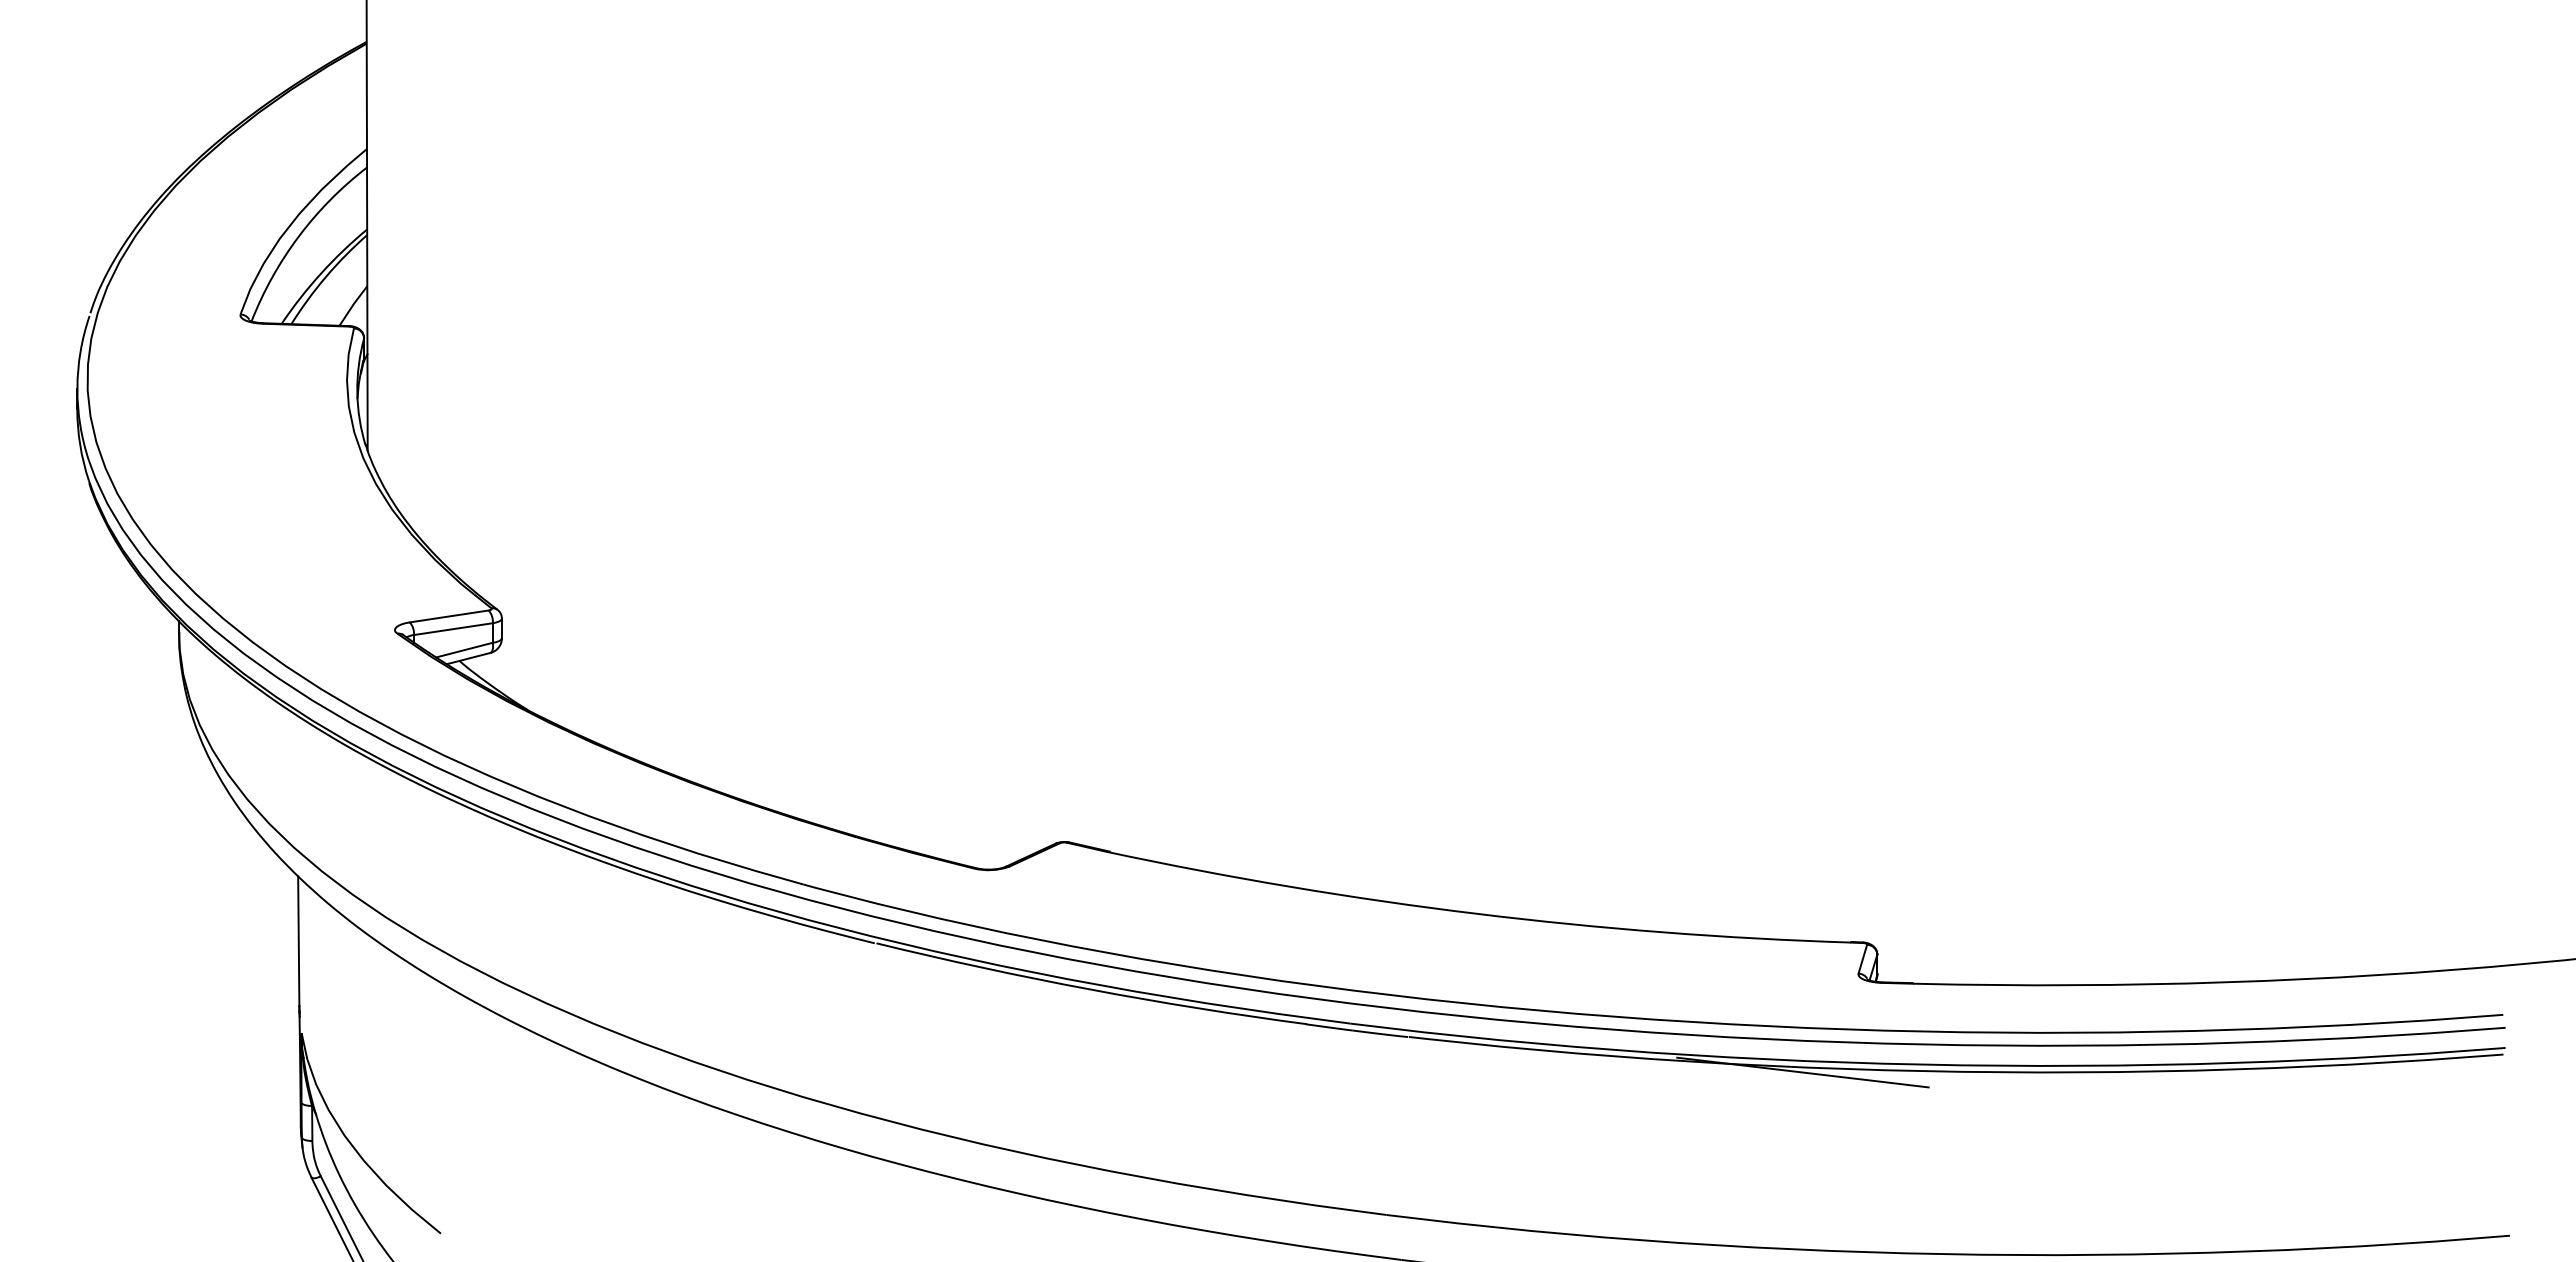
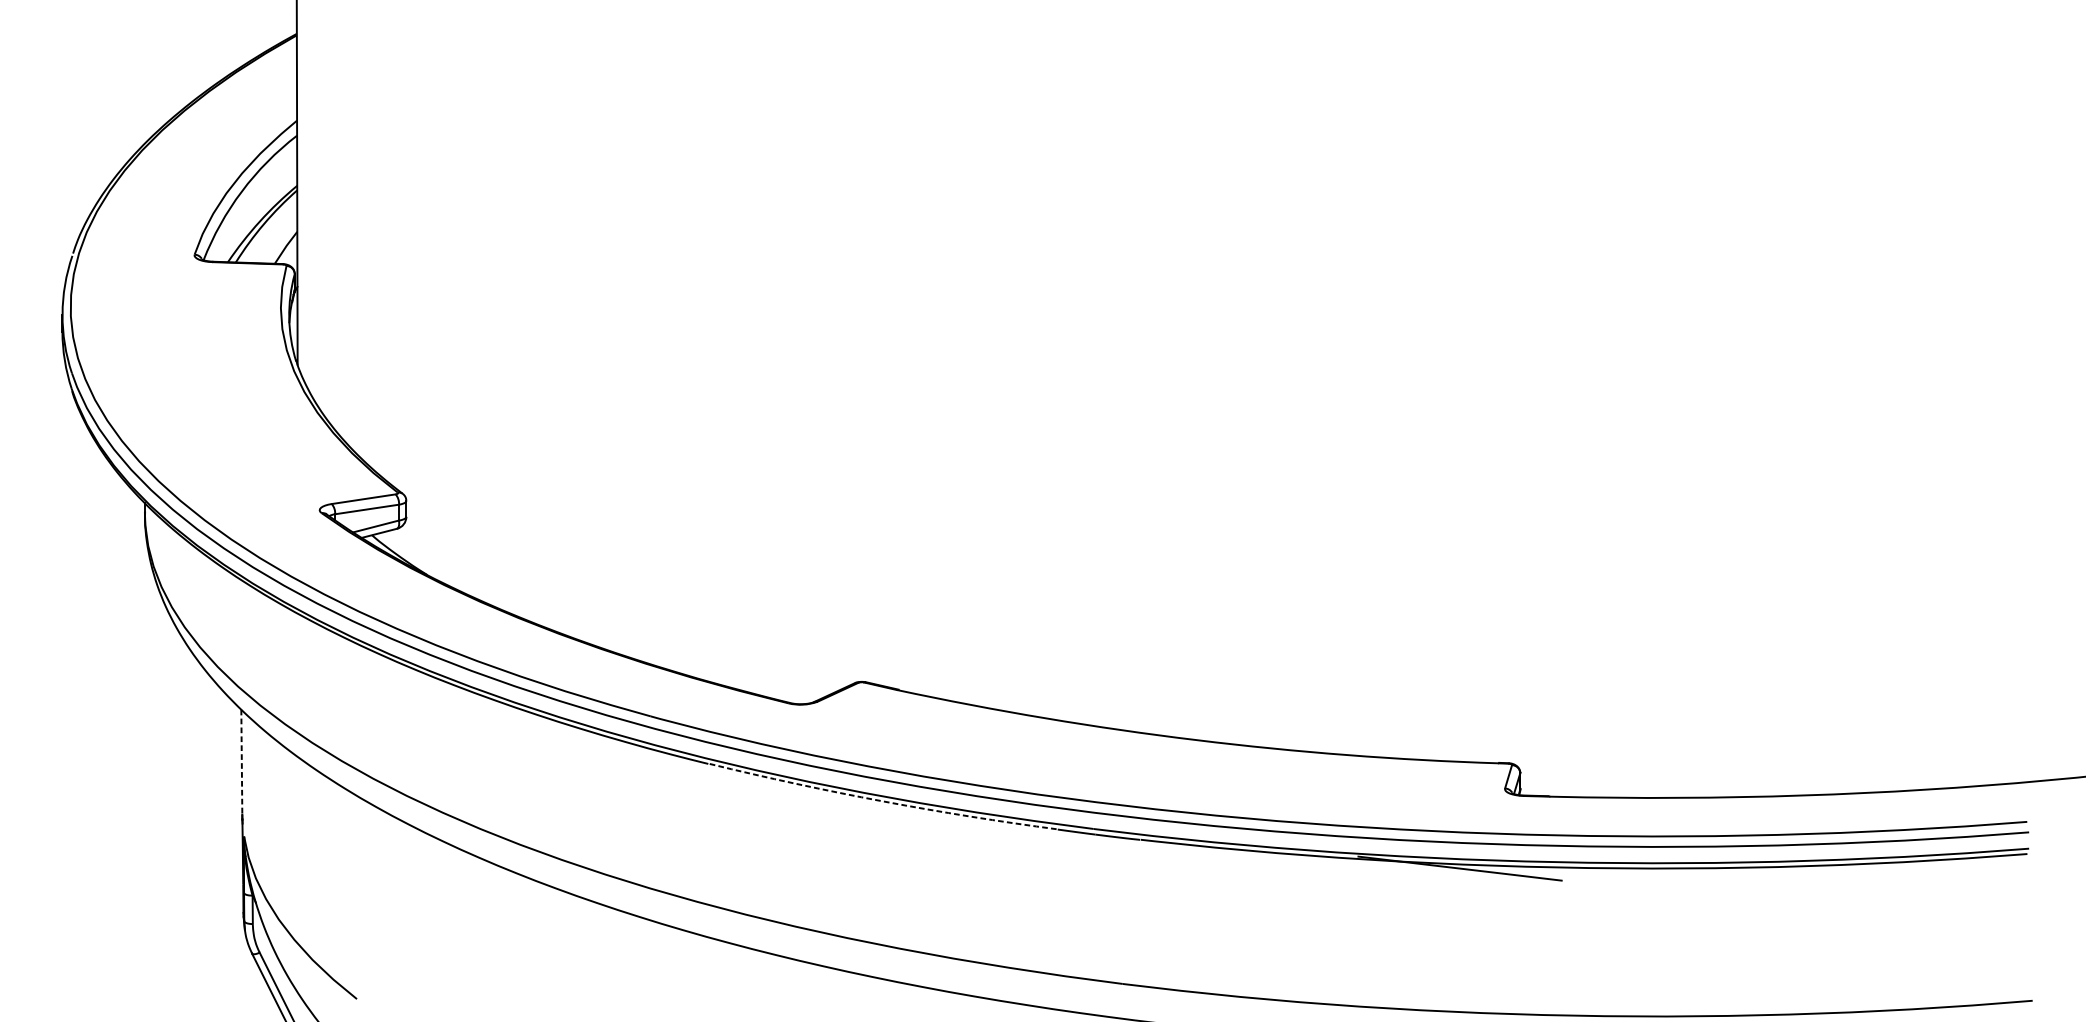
line: (298, 941) -> (241, 762), solid -> dashed
arc: (1090, 989) -> (883, 801), solid -> dashed

